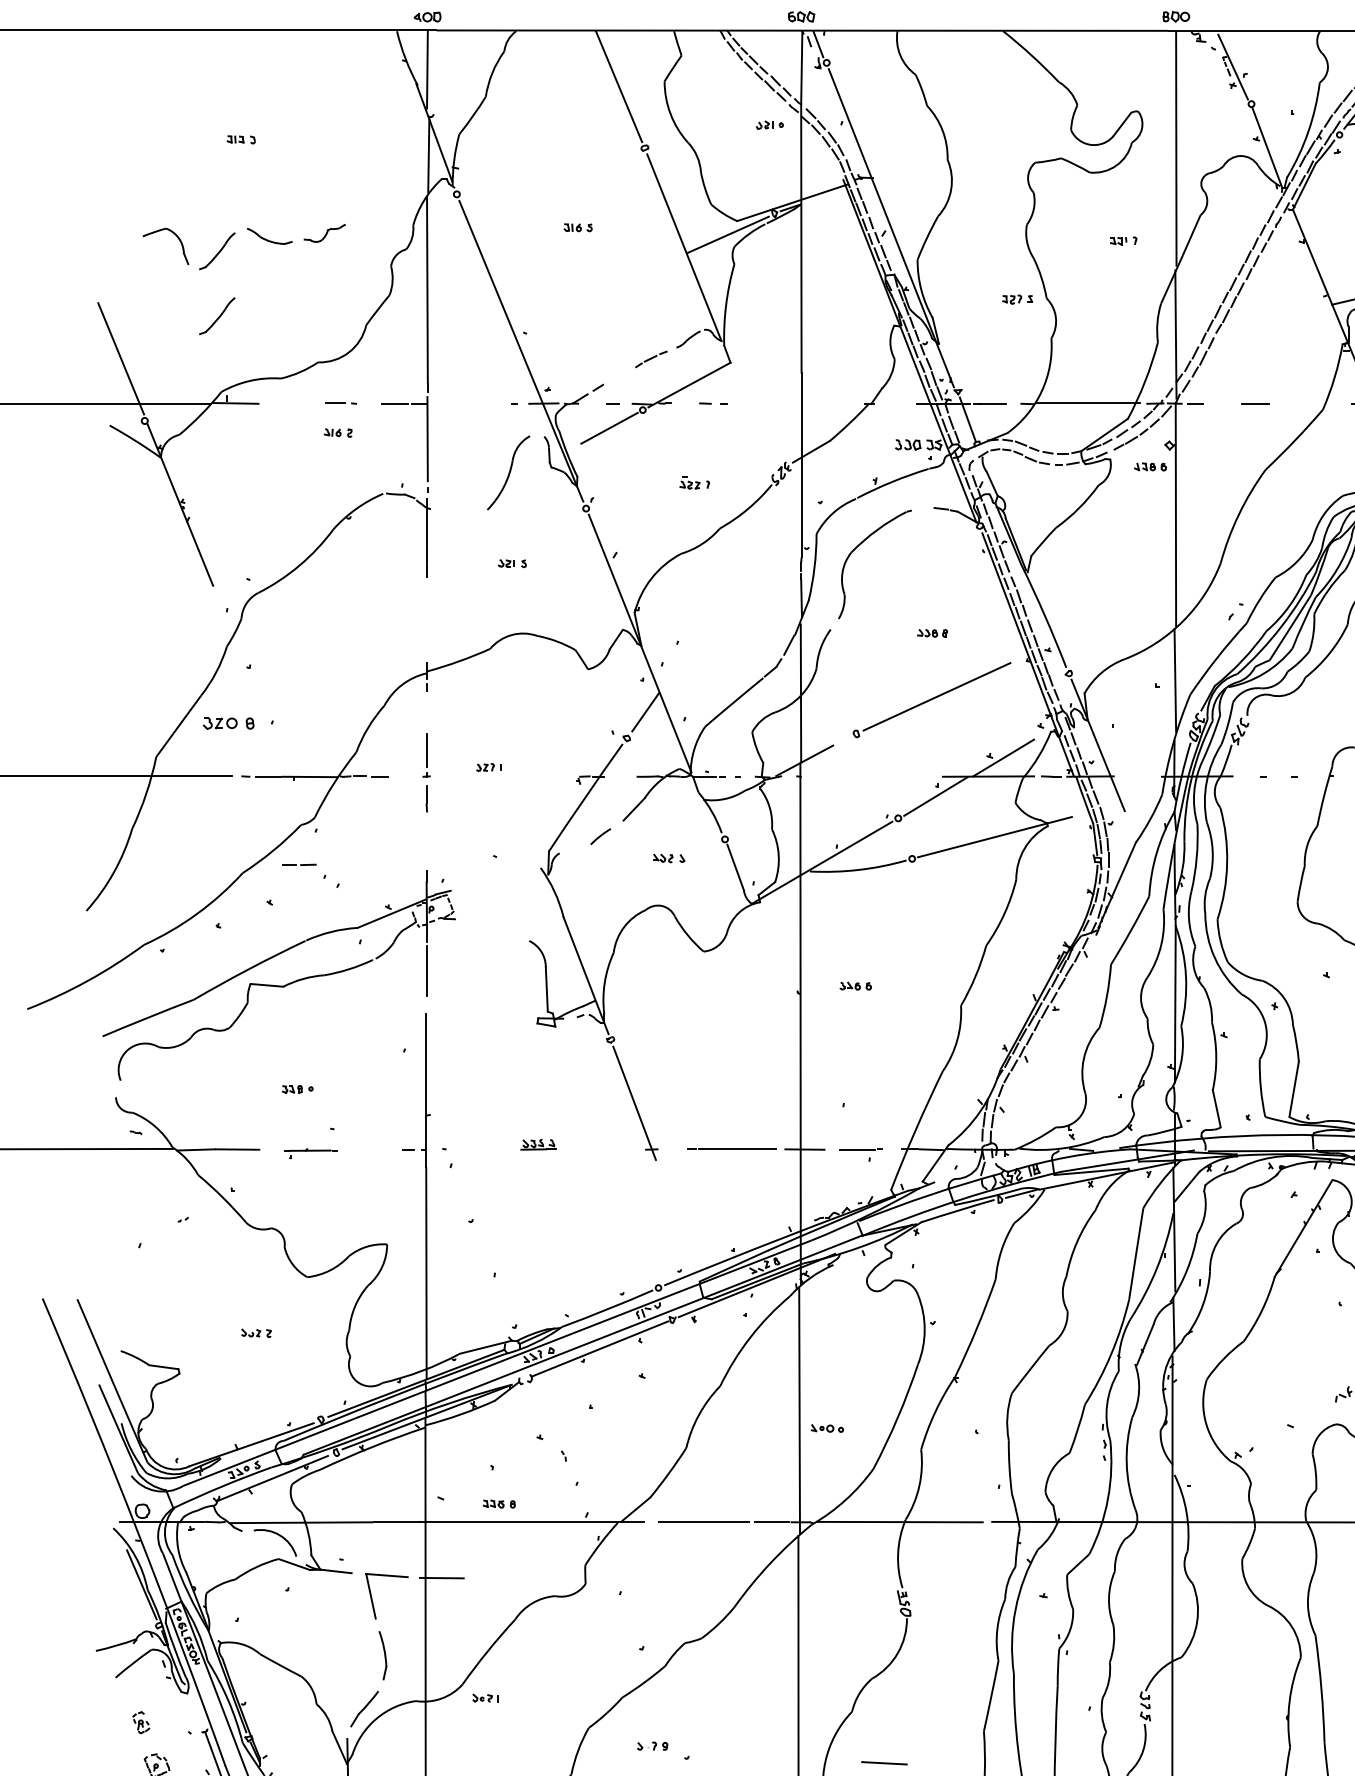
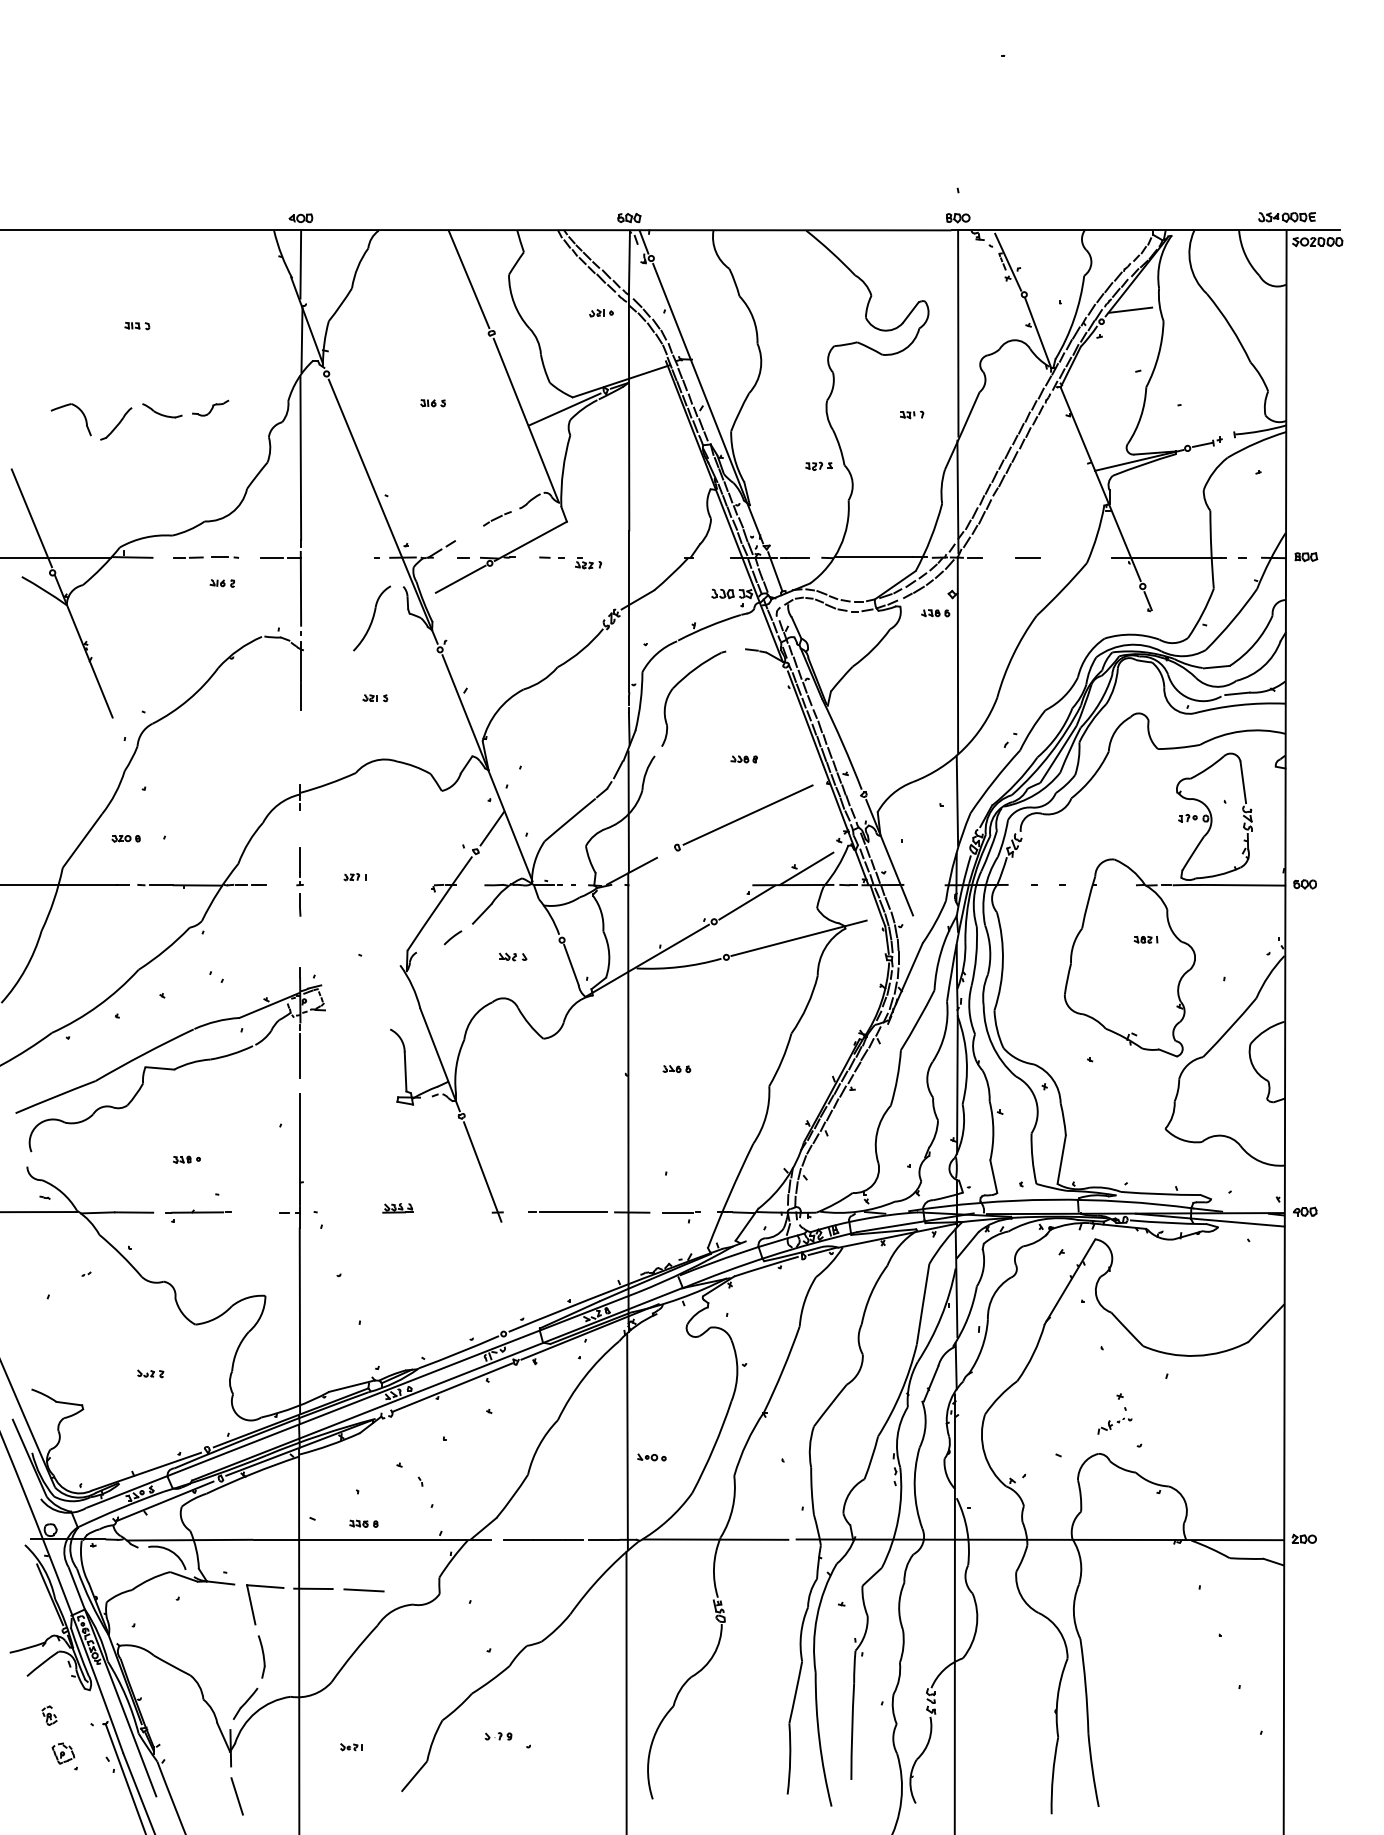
part: (217, 315) -> (116, 480), removed
part: (694, 483) -> (588, 563), moved
part: (227, 723) -> (125, 838), size x0.62
line: (300, 864) -> (189, 557), moved
part: (310, 1152) -> (198, 1215), size x1.43
part: (485, 1698) -> (351, 1747), moved
line: (883, 1763) -> (363, 1590), moved

